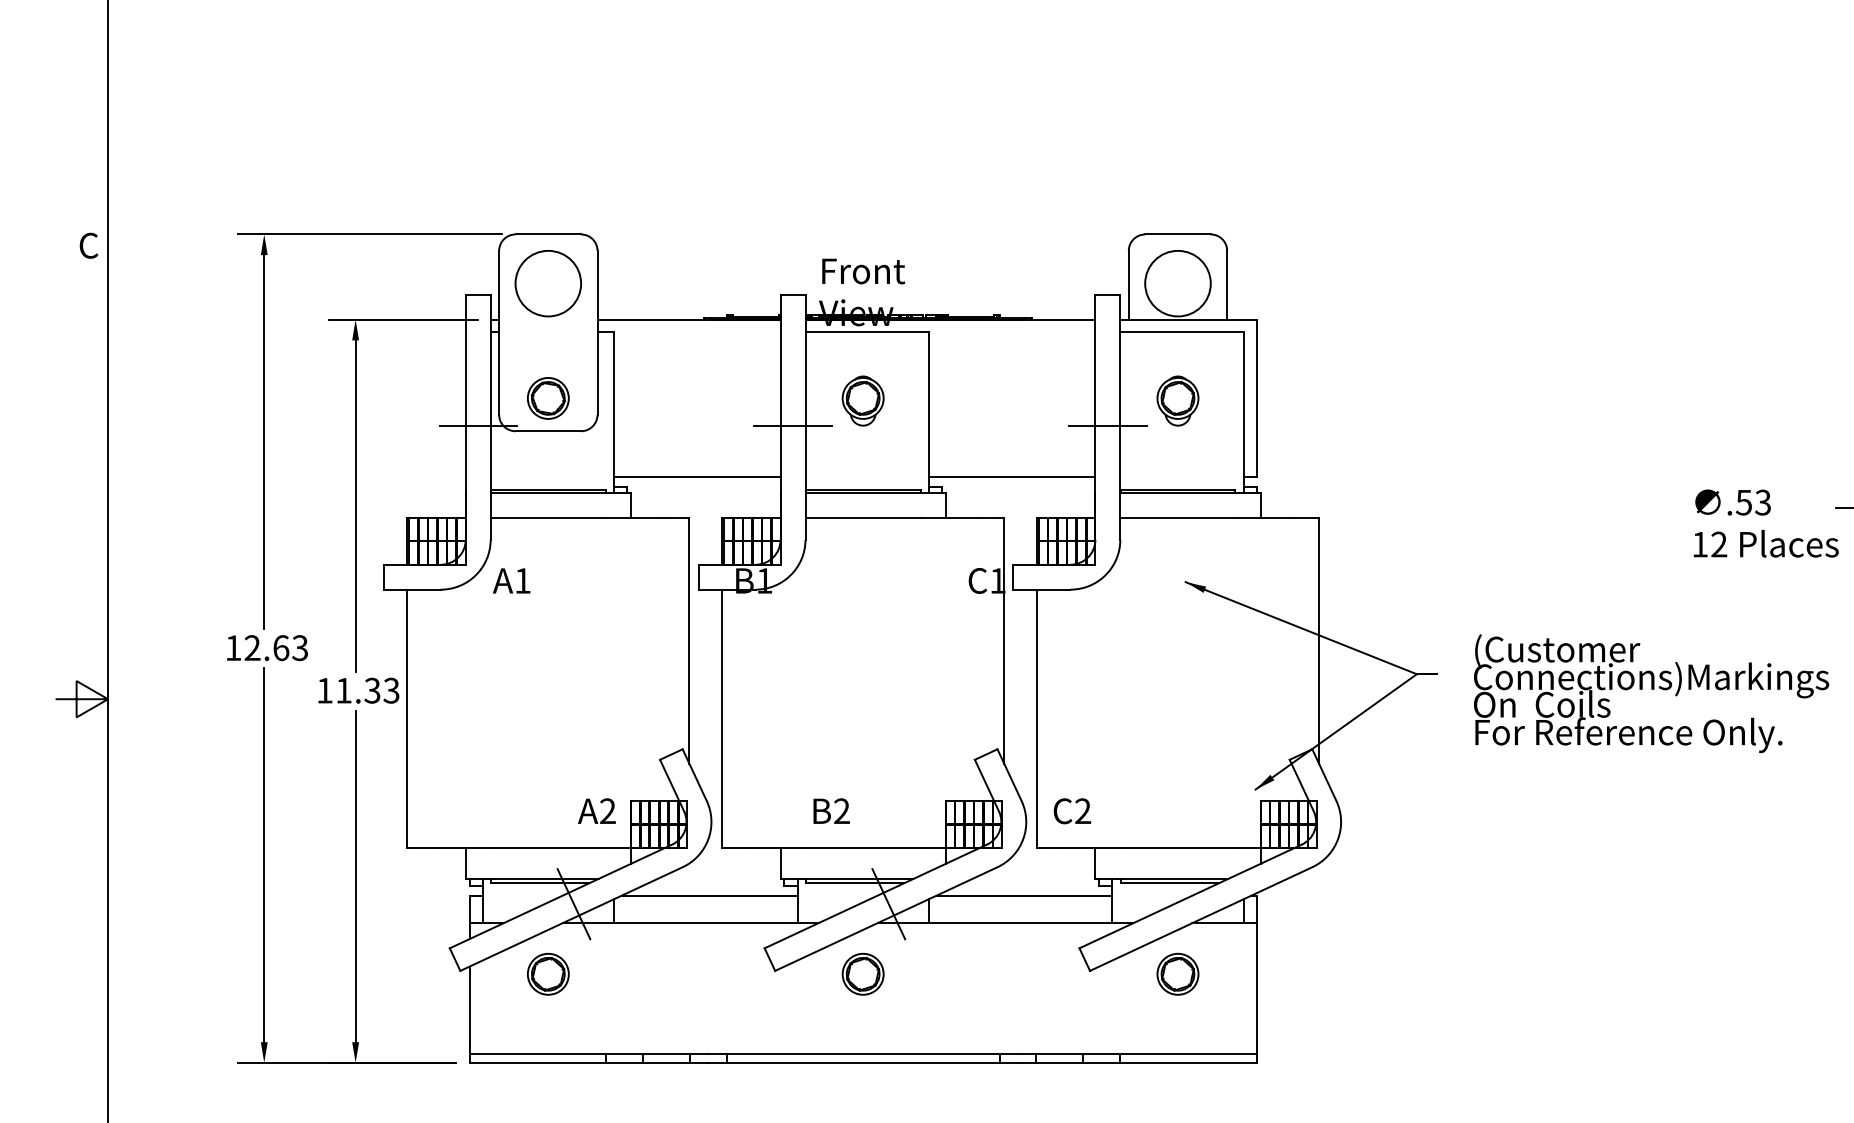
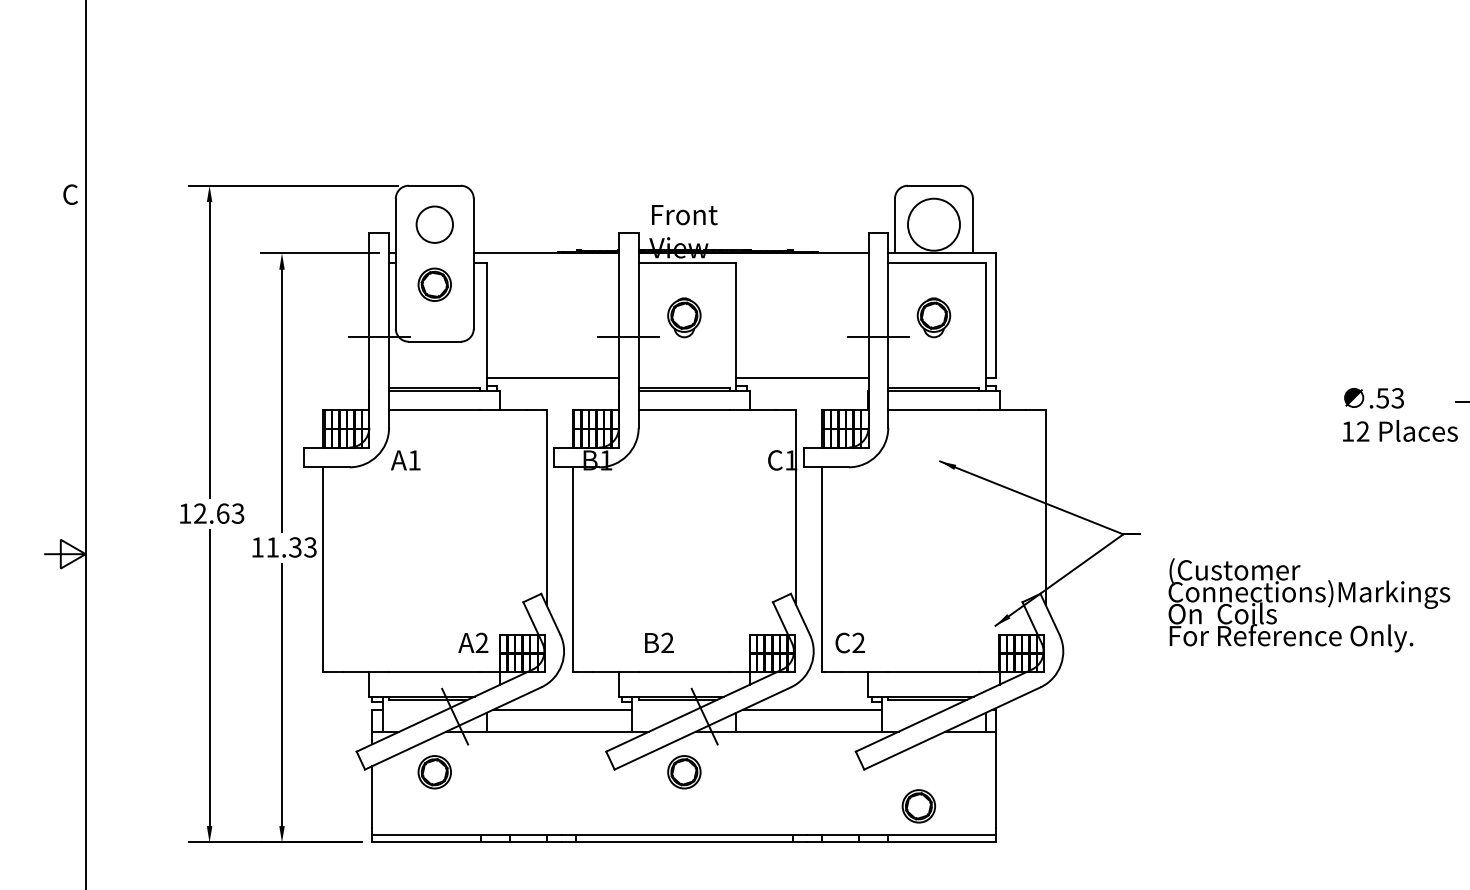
circle: (548, 283) -> (434, 224), size x0.7
part: (548, 398) -> (434, 284), moved
text: (1651, 693) -> (1309, 605), moved
part: (1177, 973) -> (918, 805), moved

